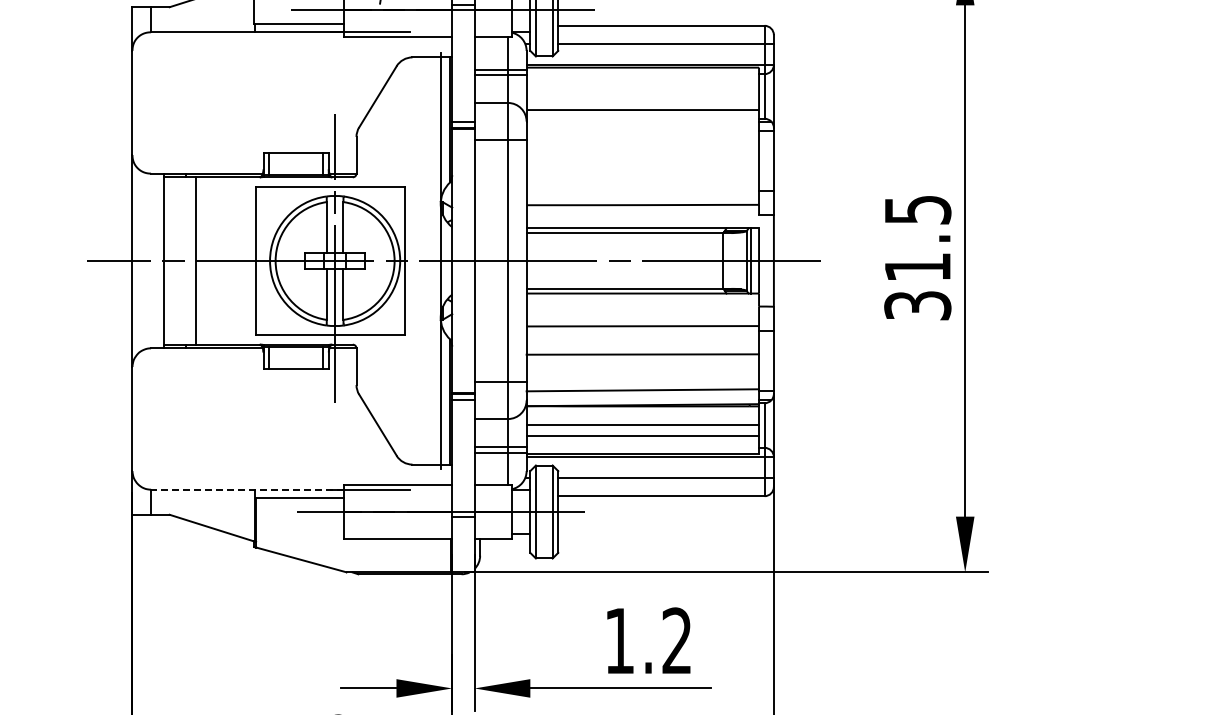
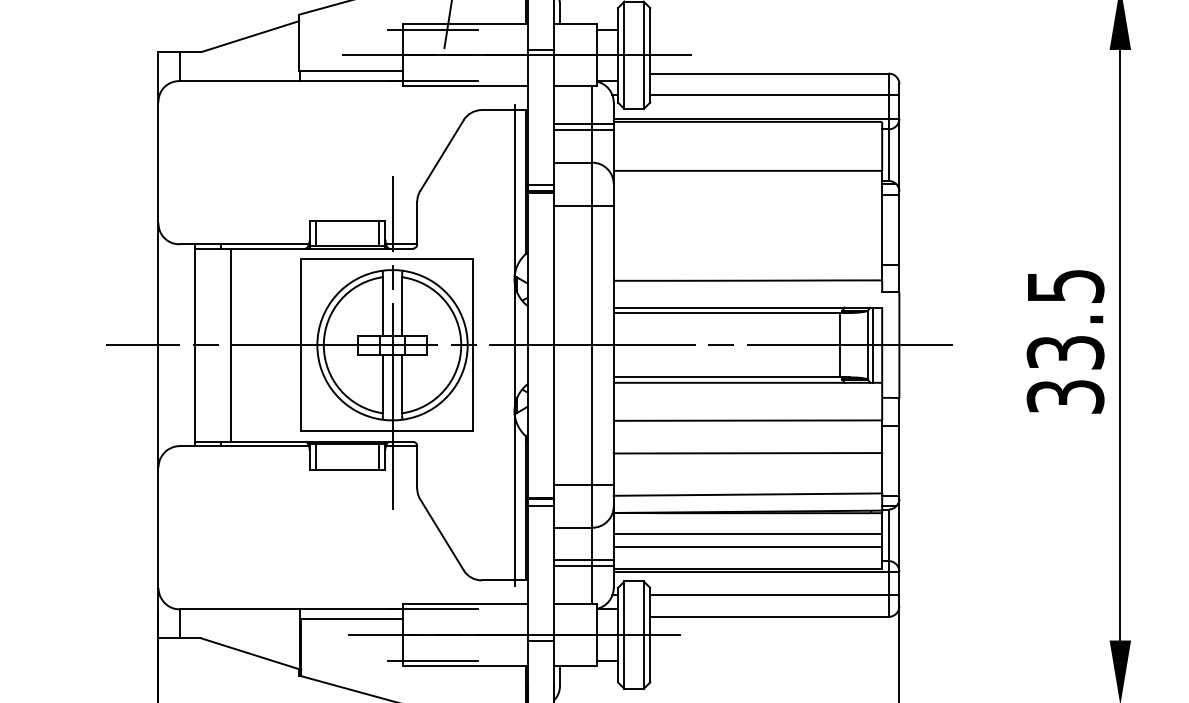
text: (917, 267) -> (1065, 352), 31.5 -> 33.5
line: (247, 489) -> (291, 609), dashed -> solid
line: (369, 534) -> (432, 661), added

